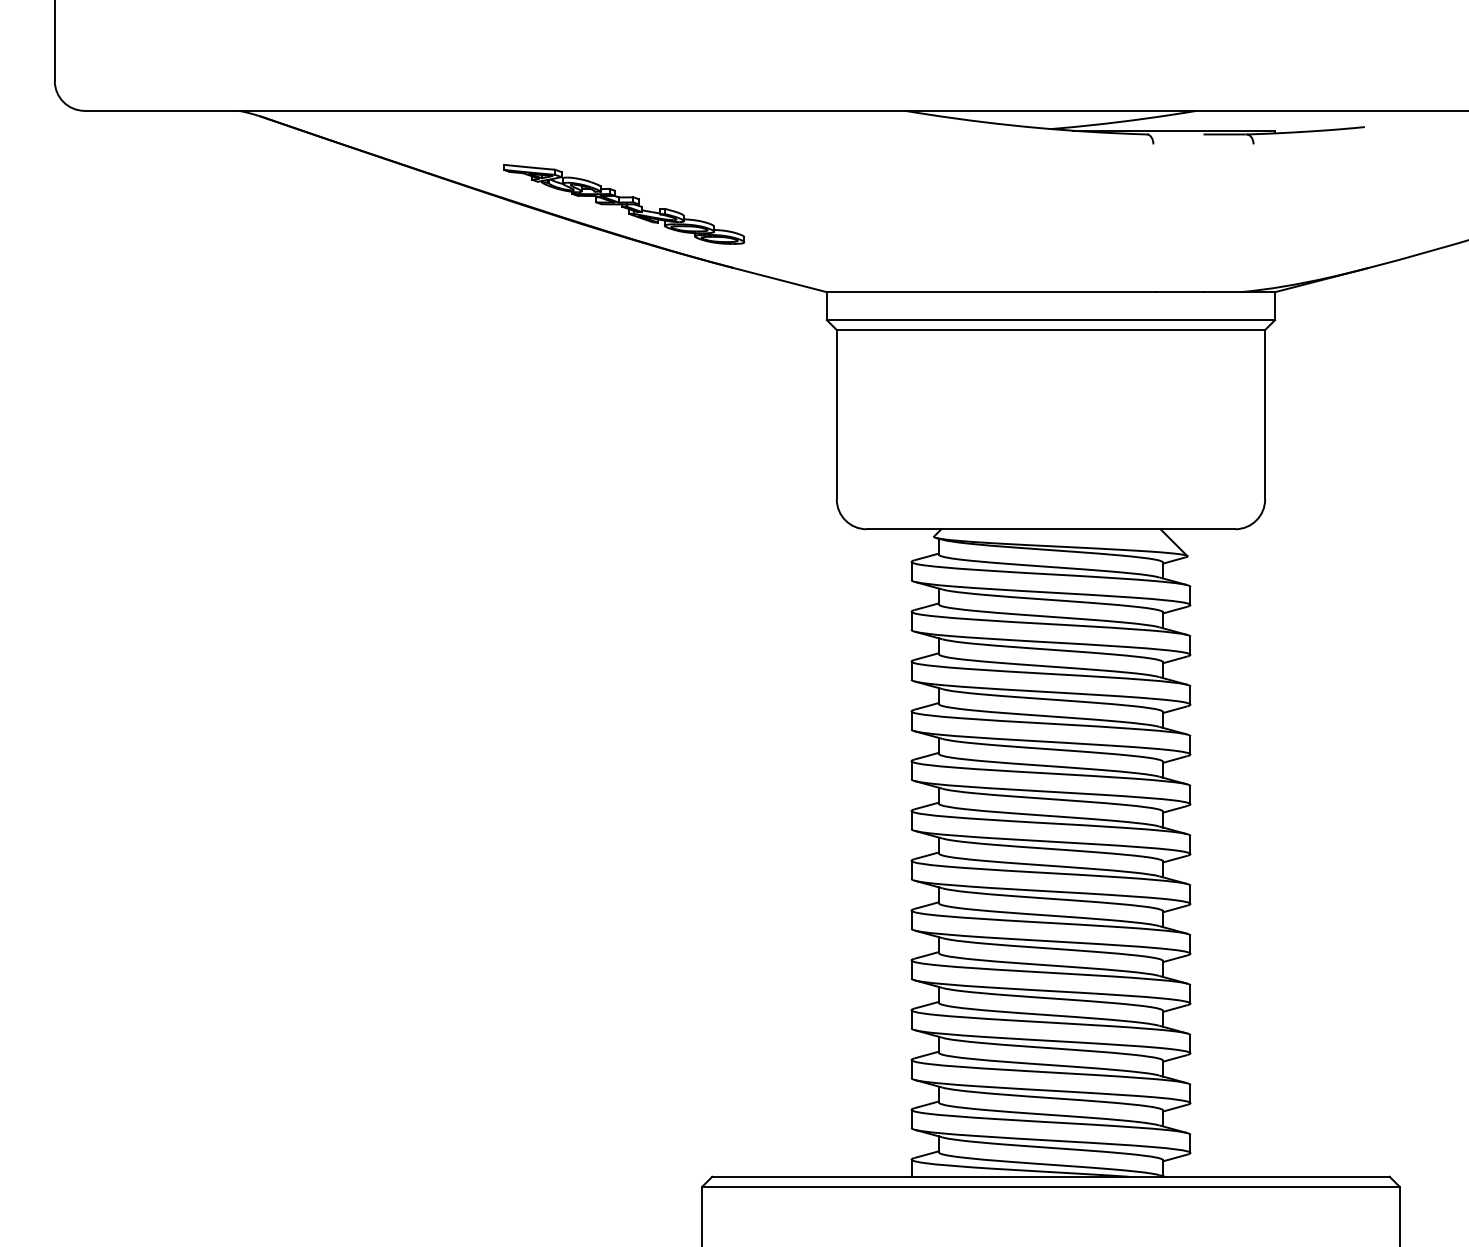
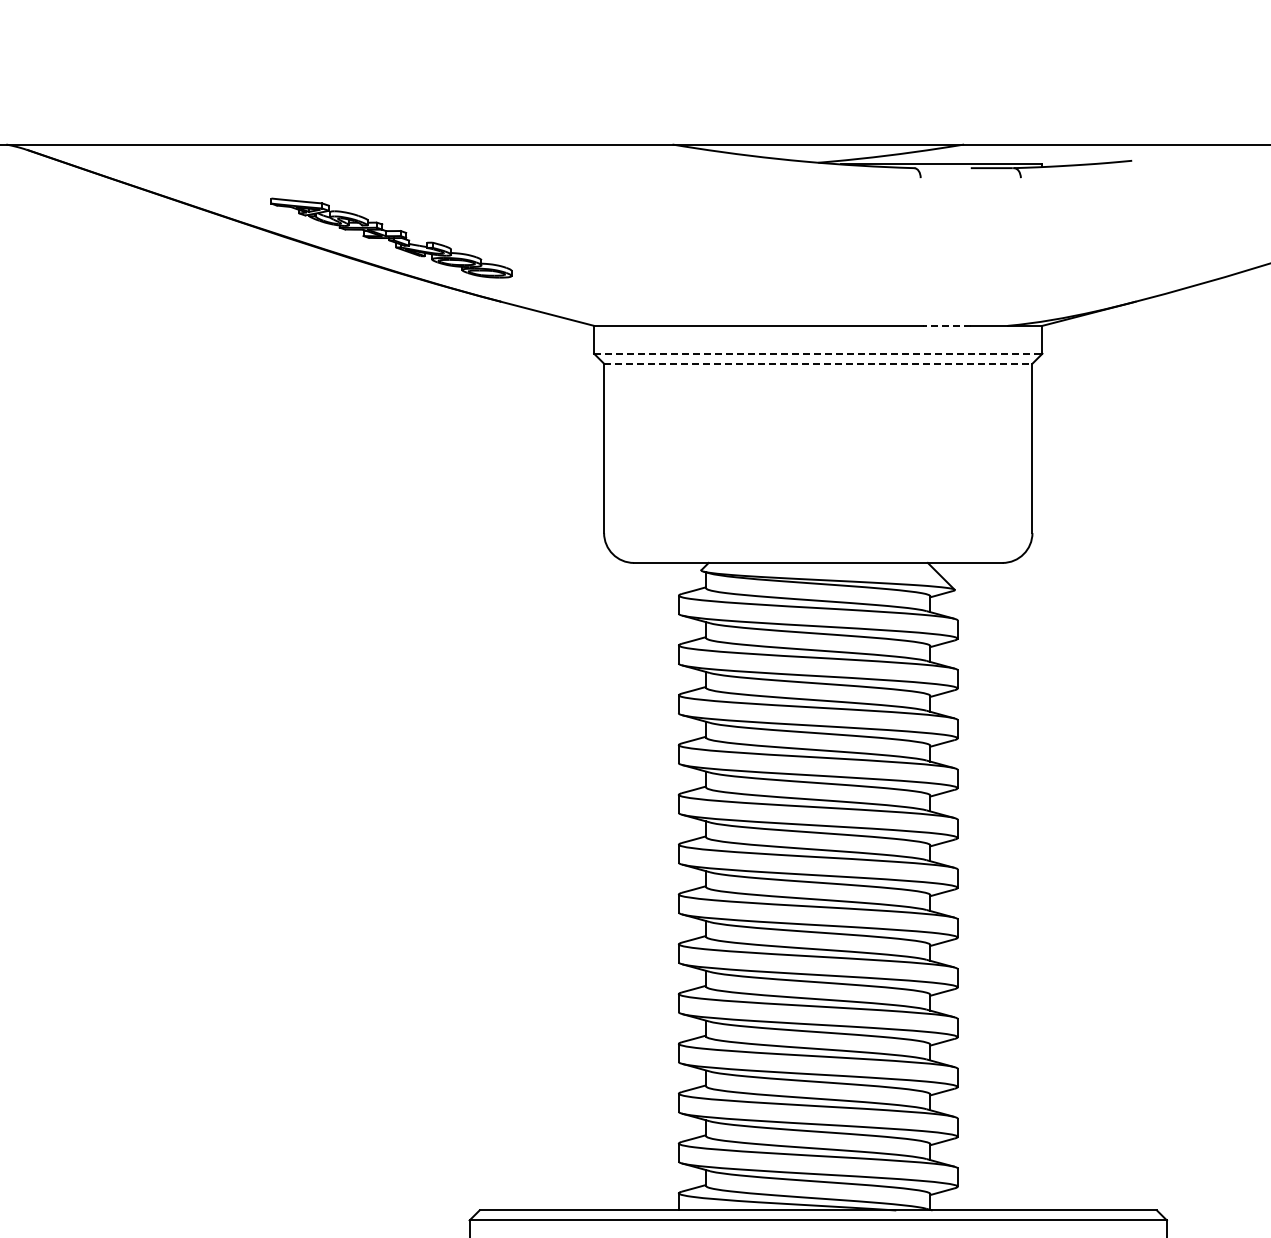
line: (1179, 292) -> (946, 326), solid -> dashed
line: (1051, 320) -> (818, 354), solid -> dashed
line: (1051, 330) -> (818, 364), solid -> dashed

